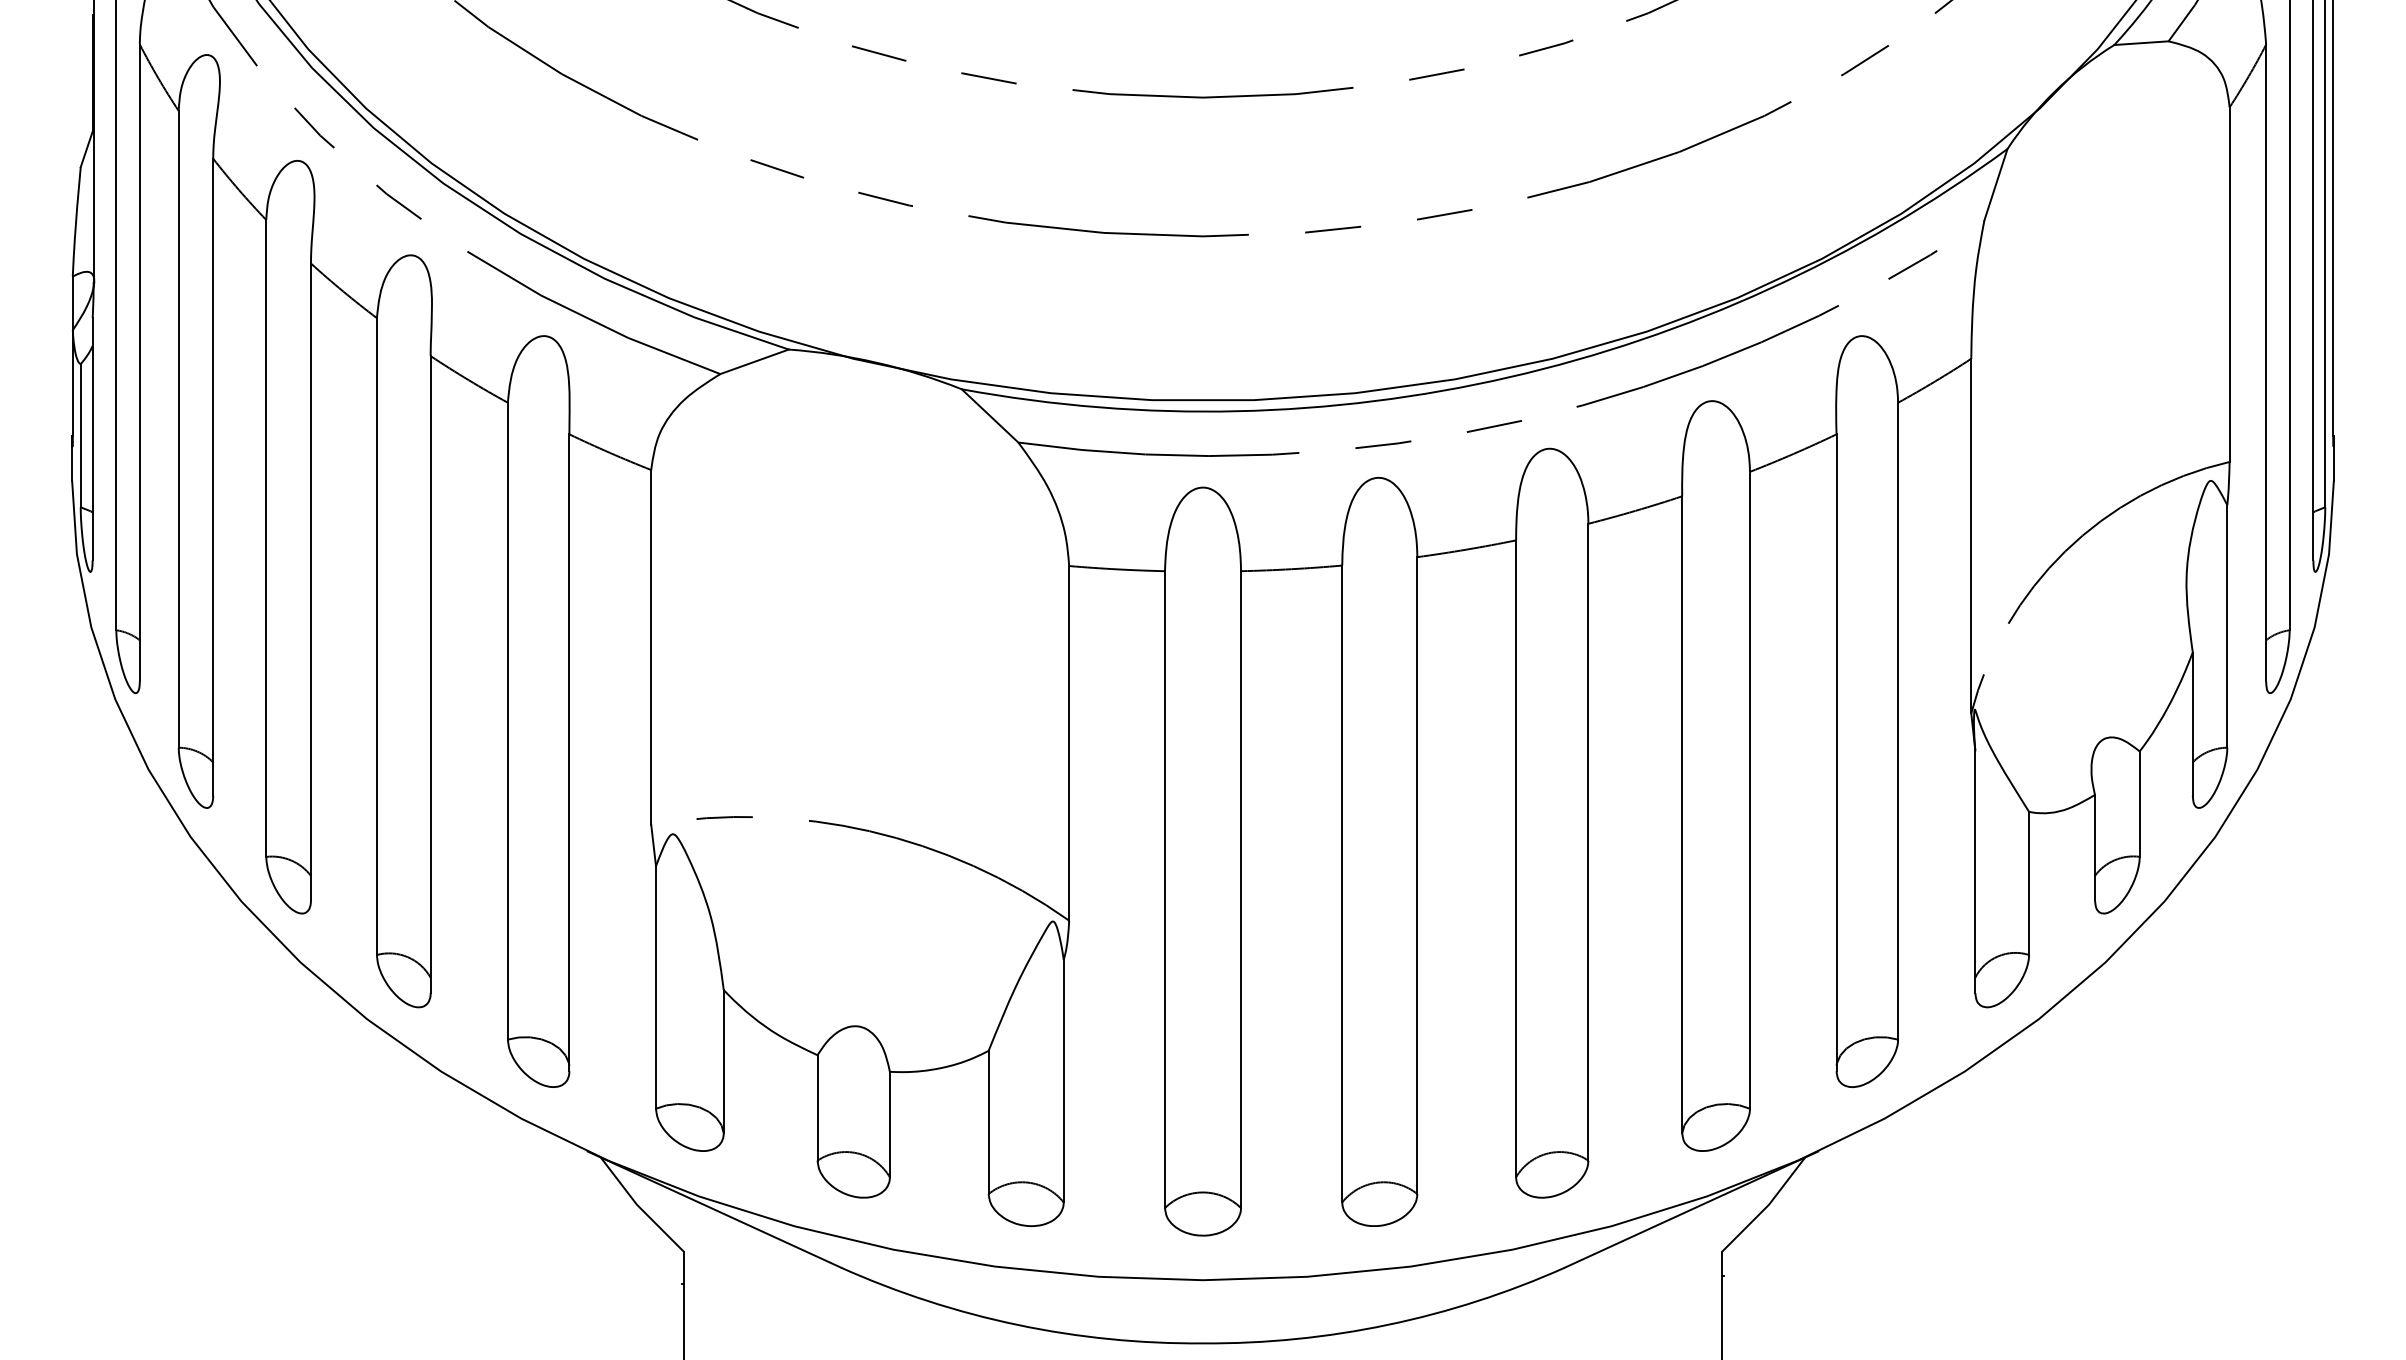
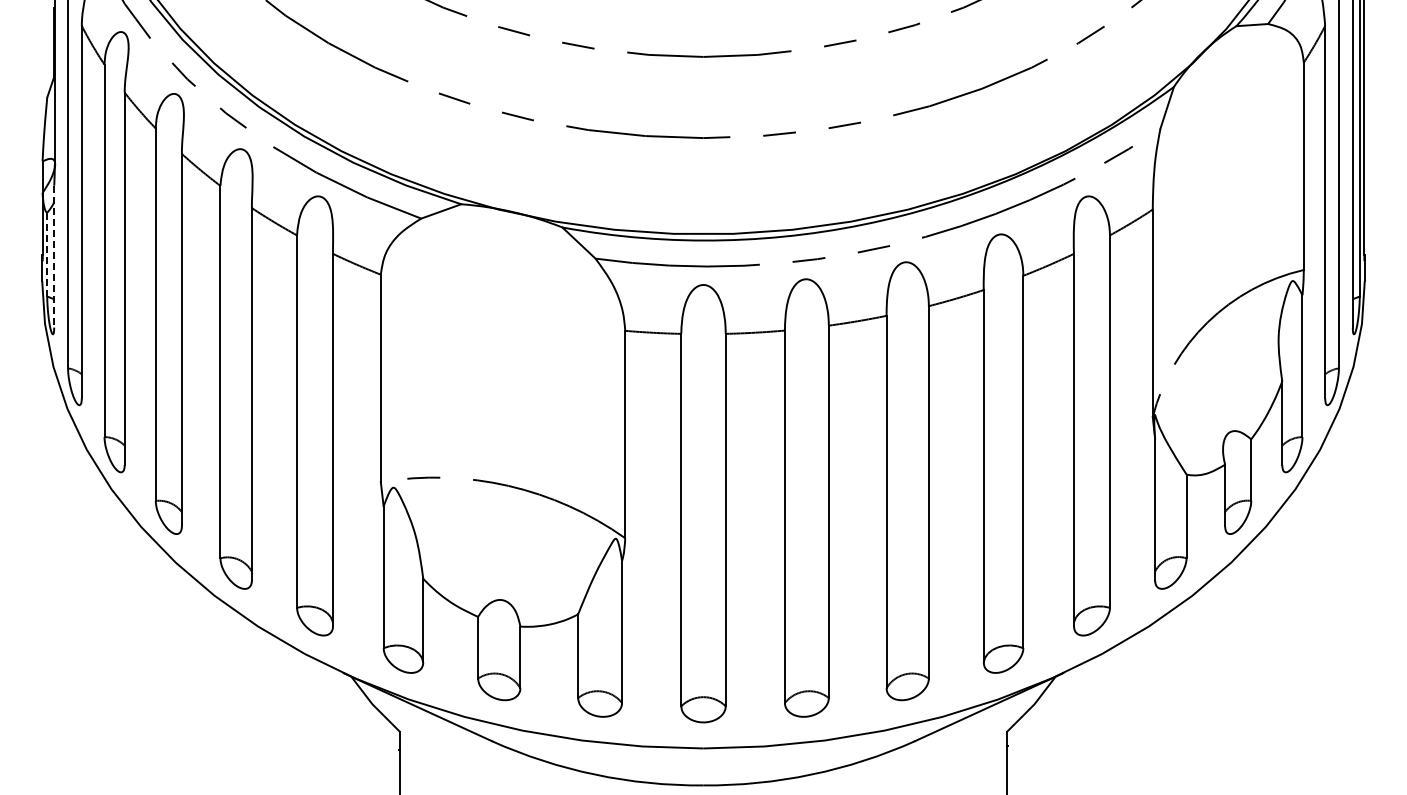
line: (81, 435) -> (47, 254), solid -> dashed
line: (93, 438) -> (54, 256), solid -> dashed

